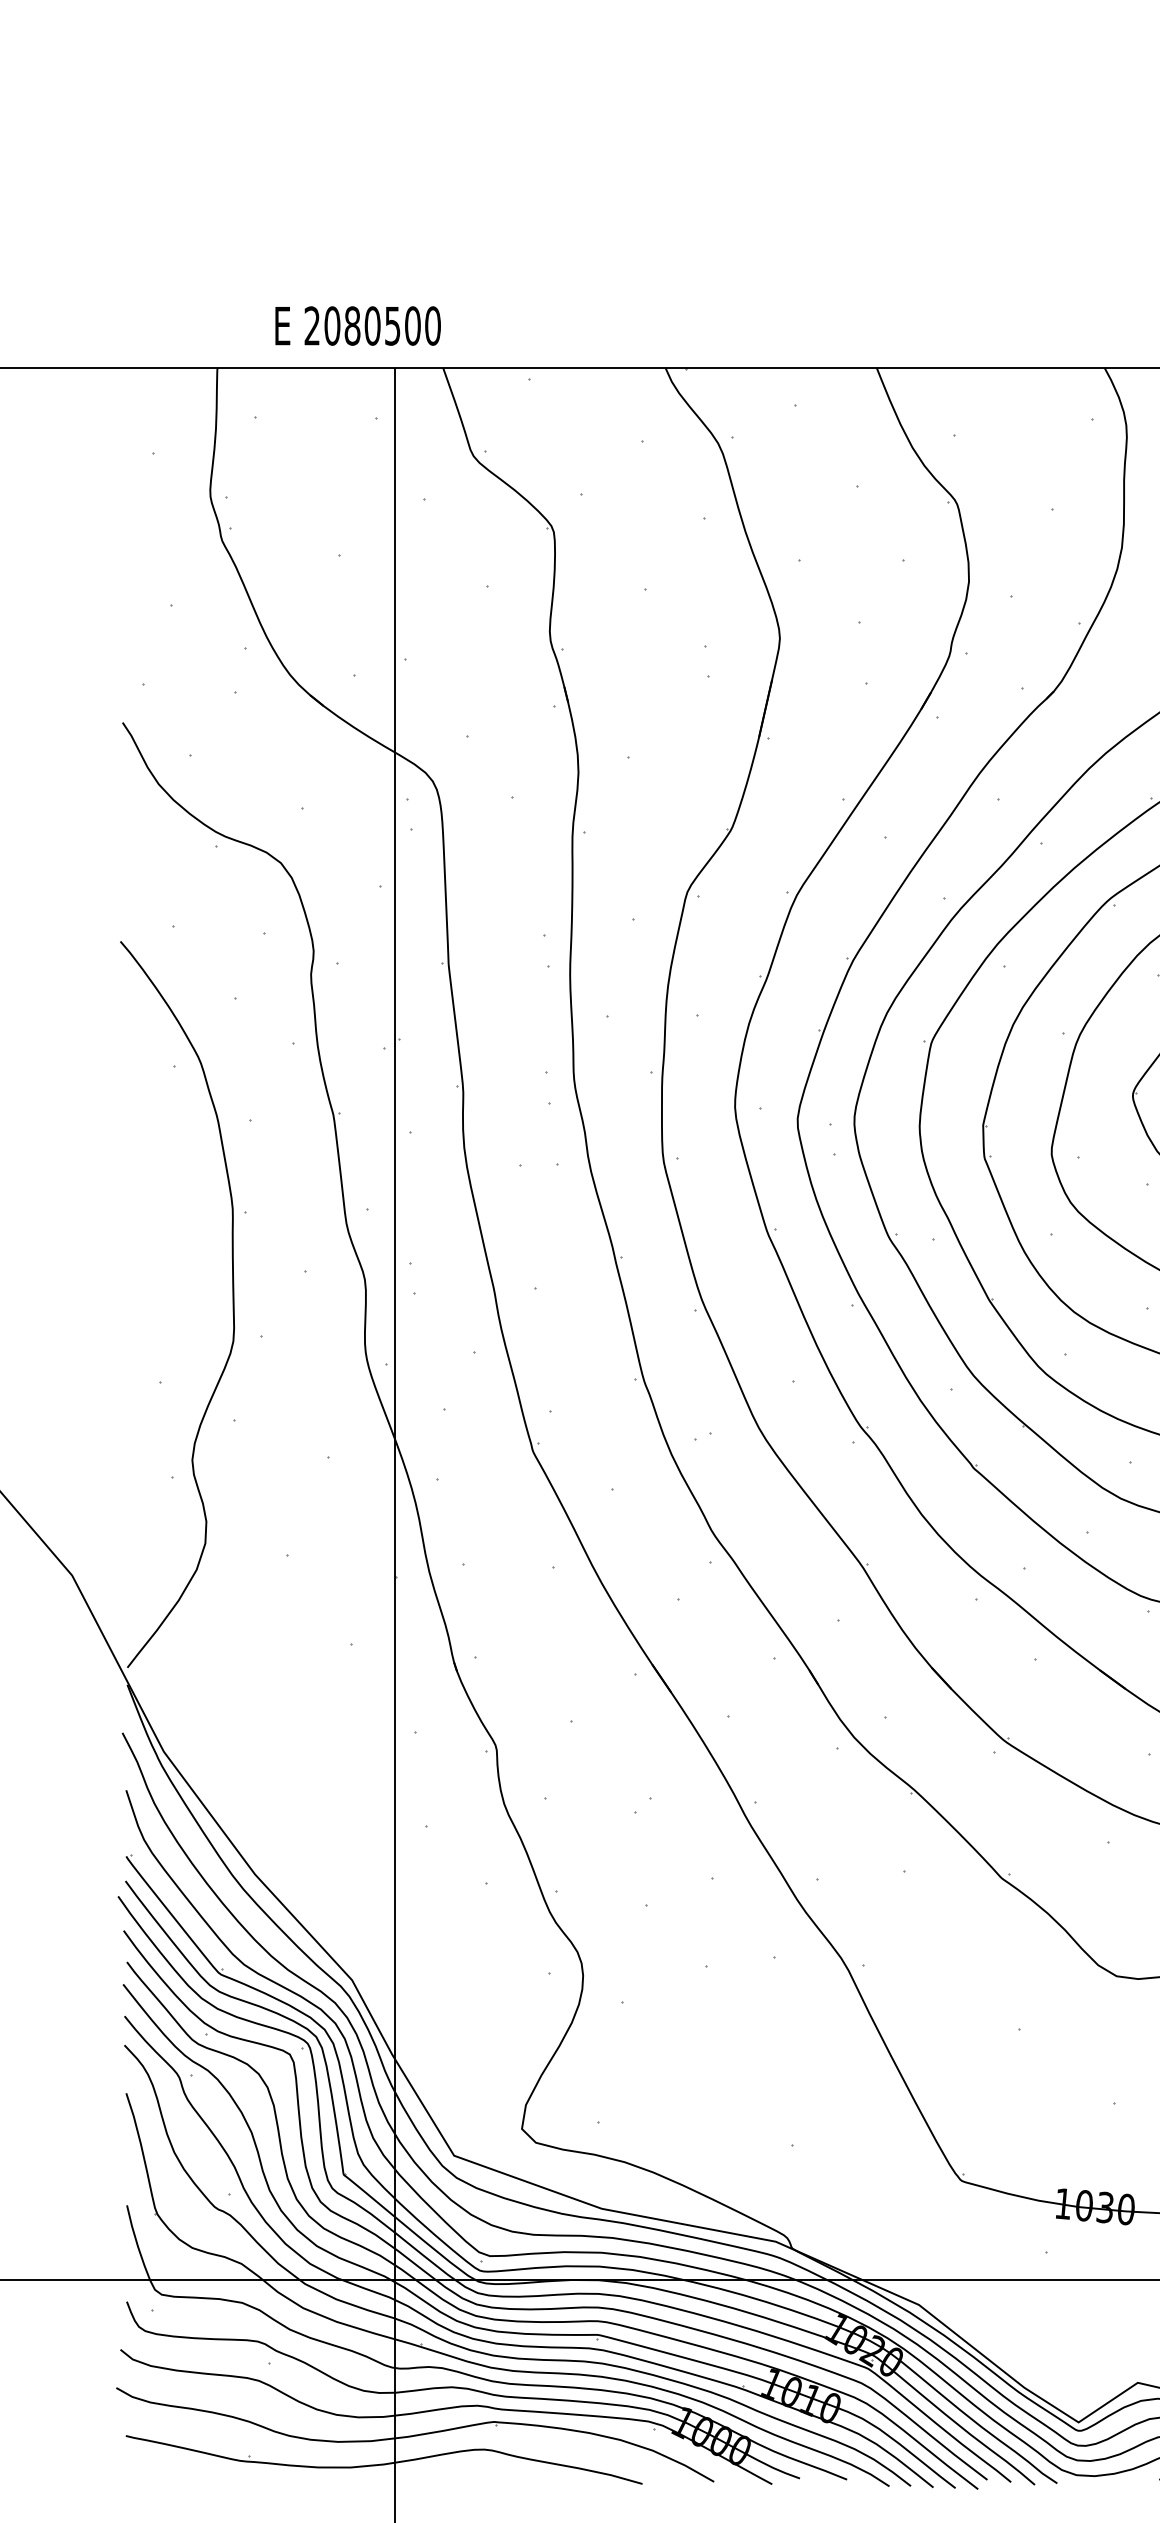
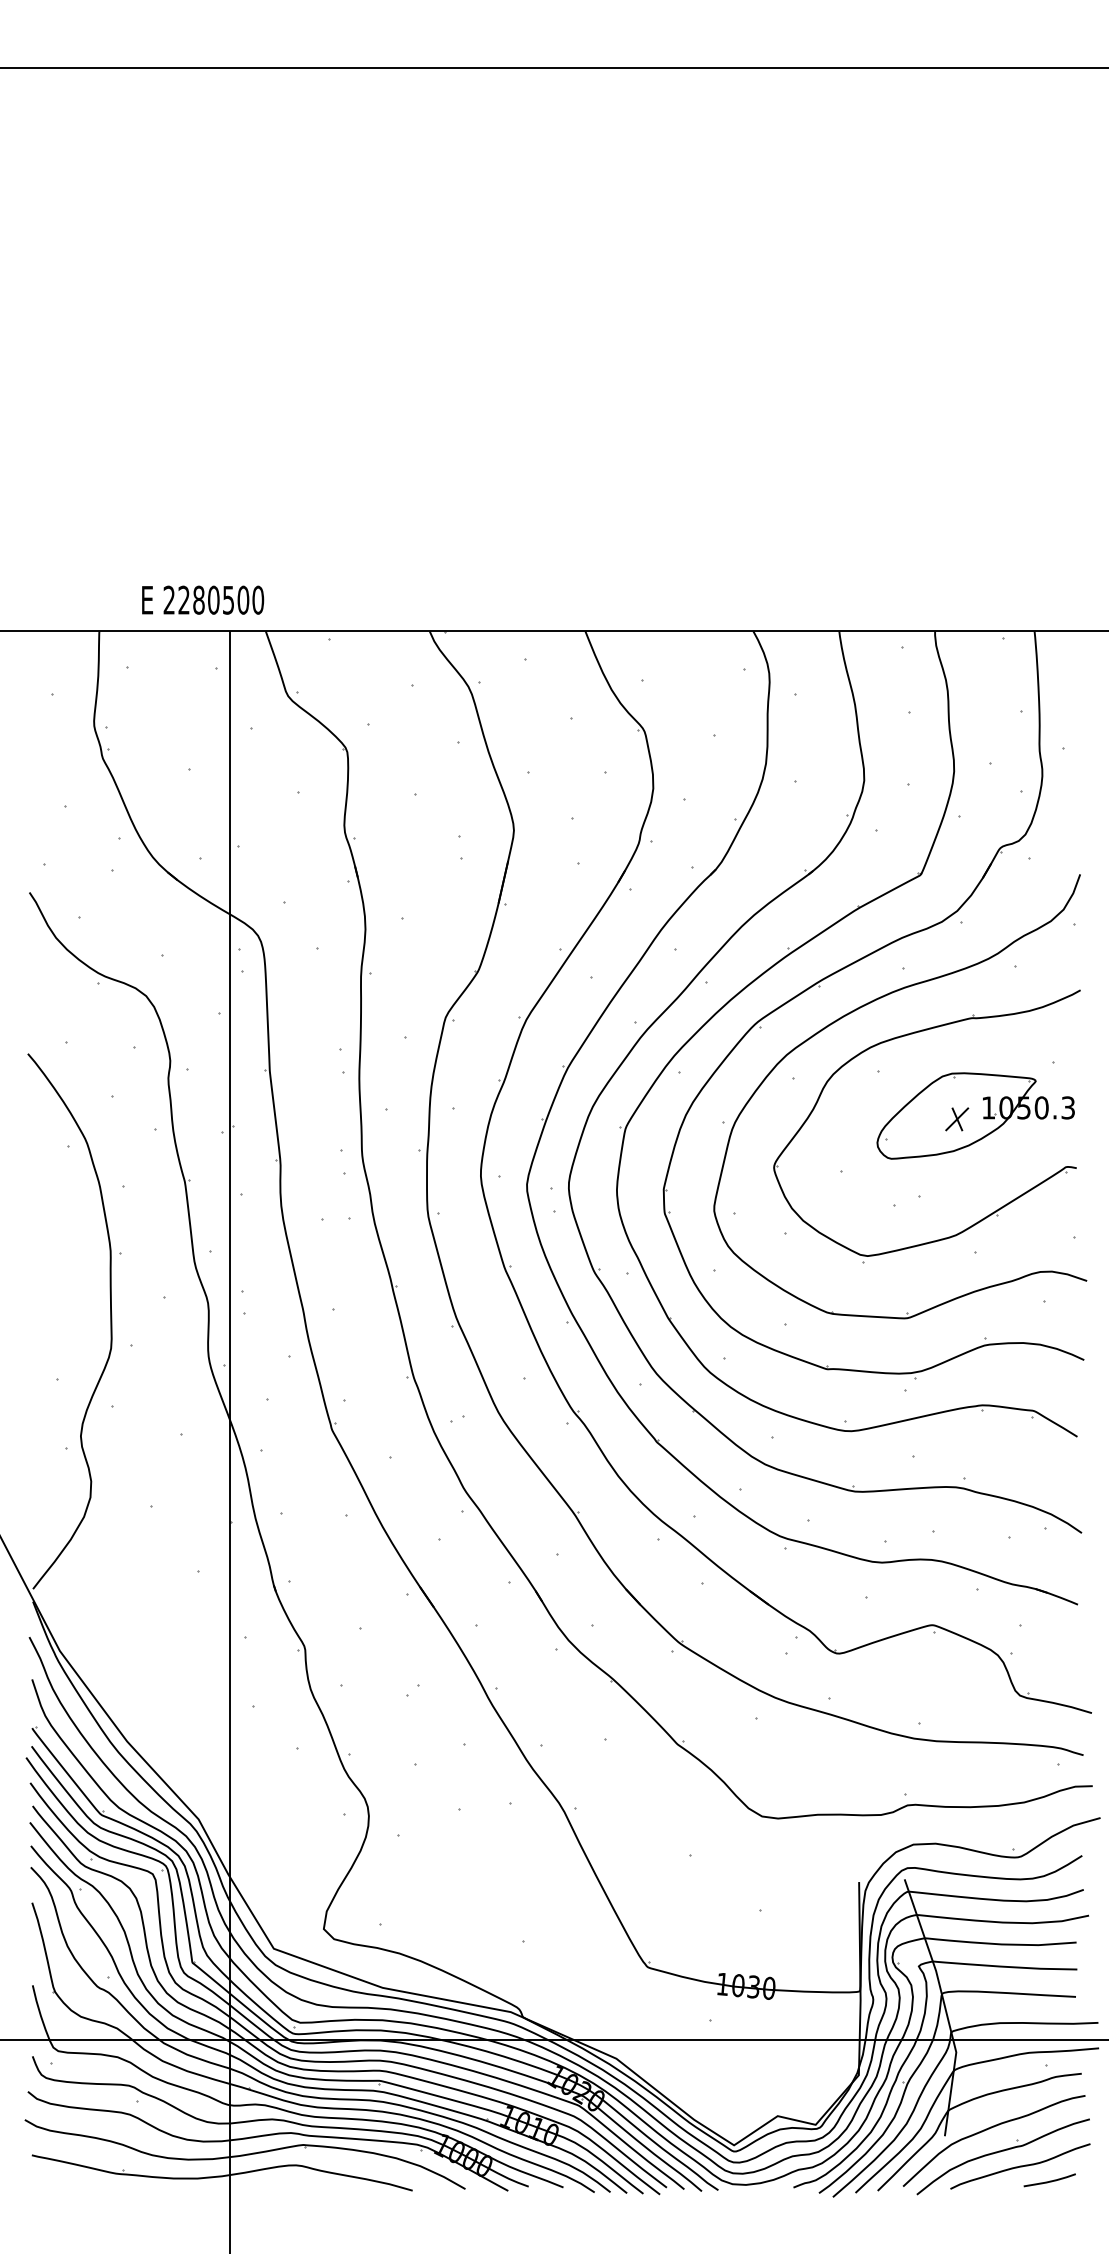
text: (331, 325) -> (183, 599), 2080500 -> 2280500

